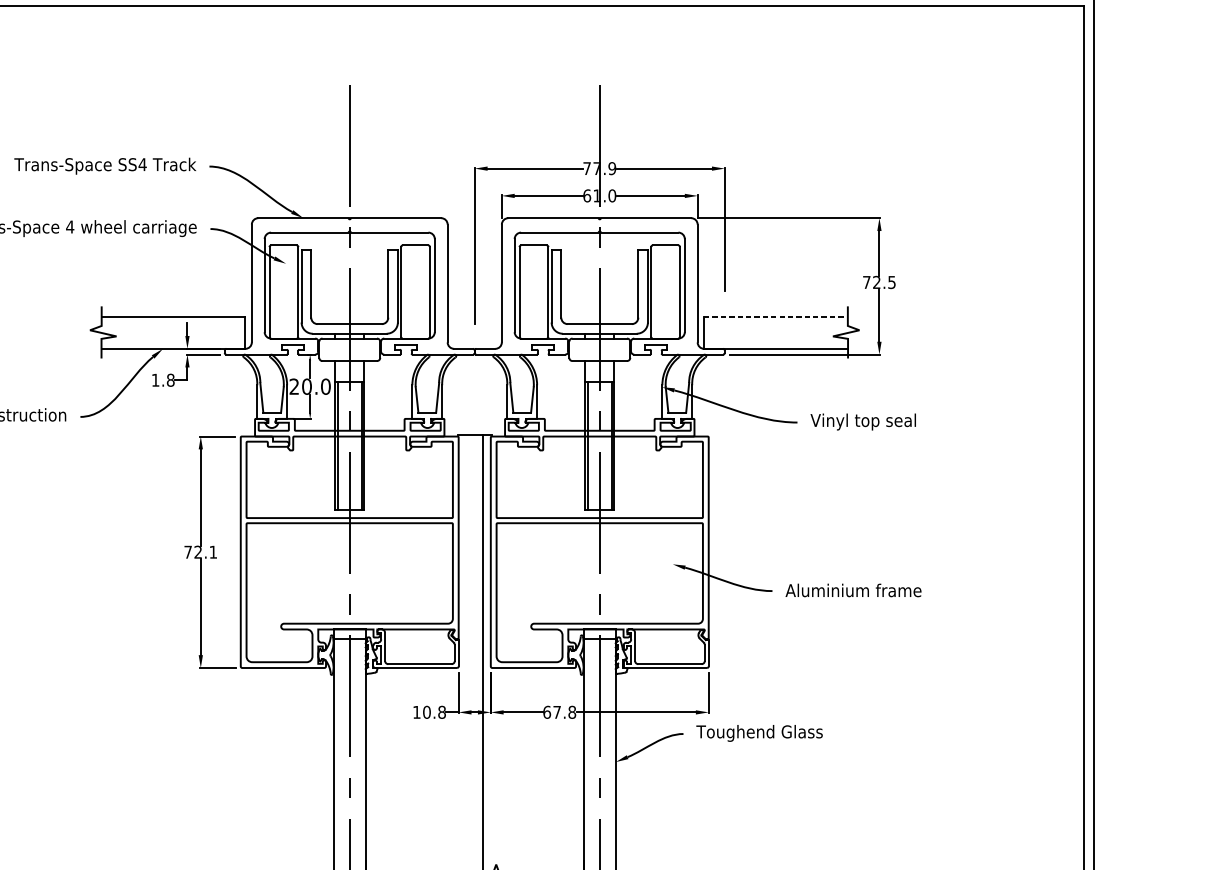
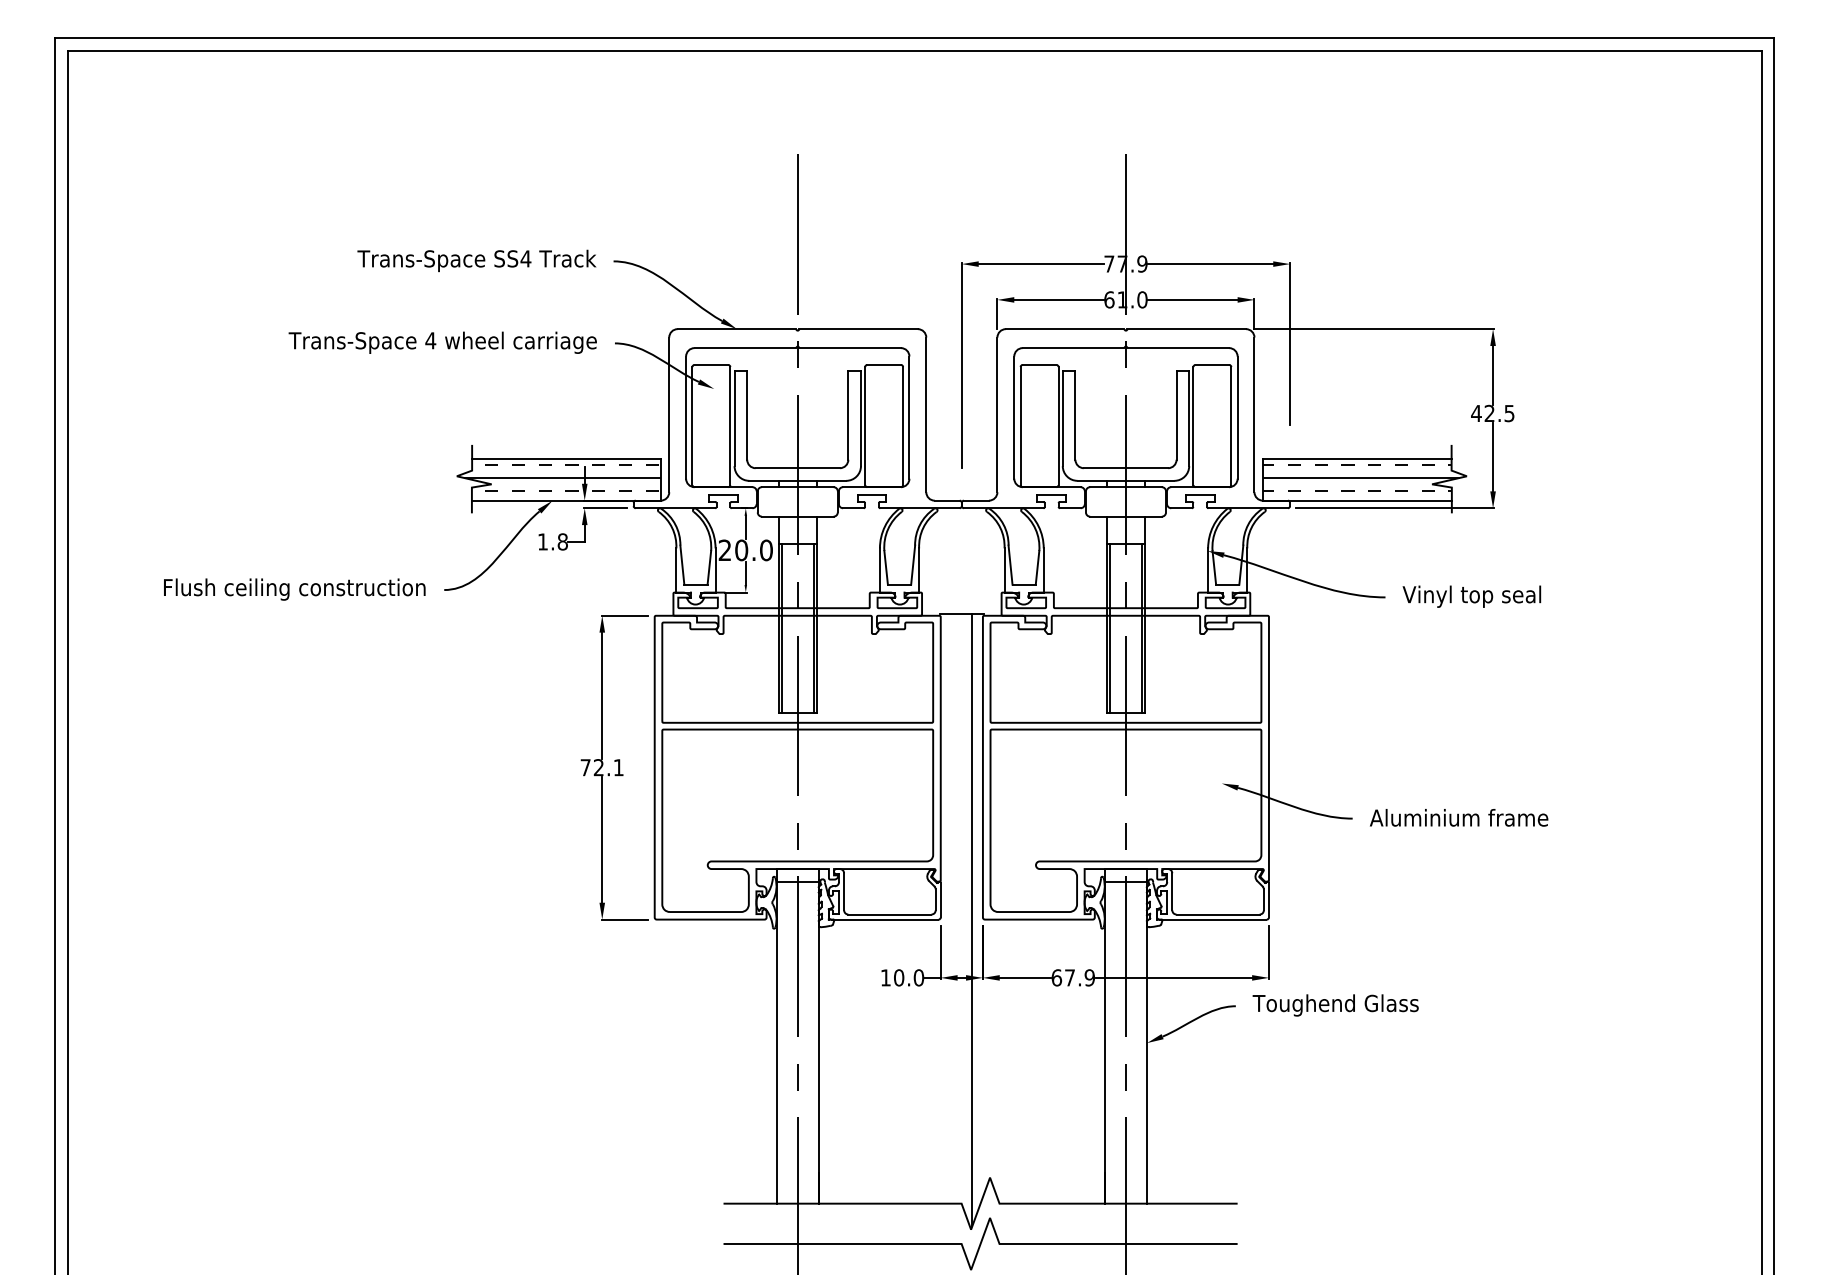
text: (866, 282) -> (1476, 413), 72.5 -> 42.5
line: (776, 316) -> (1357, 458), dashed -> solid
hatch: (170, 331) -> (562, 477), added
hatch: (778, 331) -> (1360, 477), added
text: (441, 712) -> (918, 977), 10.8 -> 10.0
text: (571, 712) -> (1089, 977), 67.8 -> 67.9

